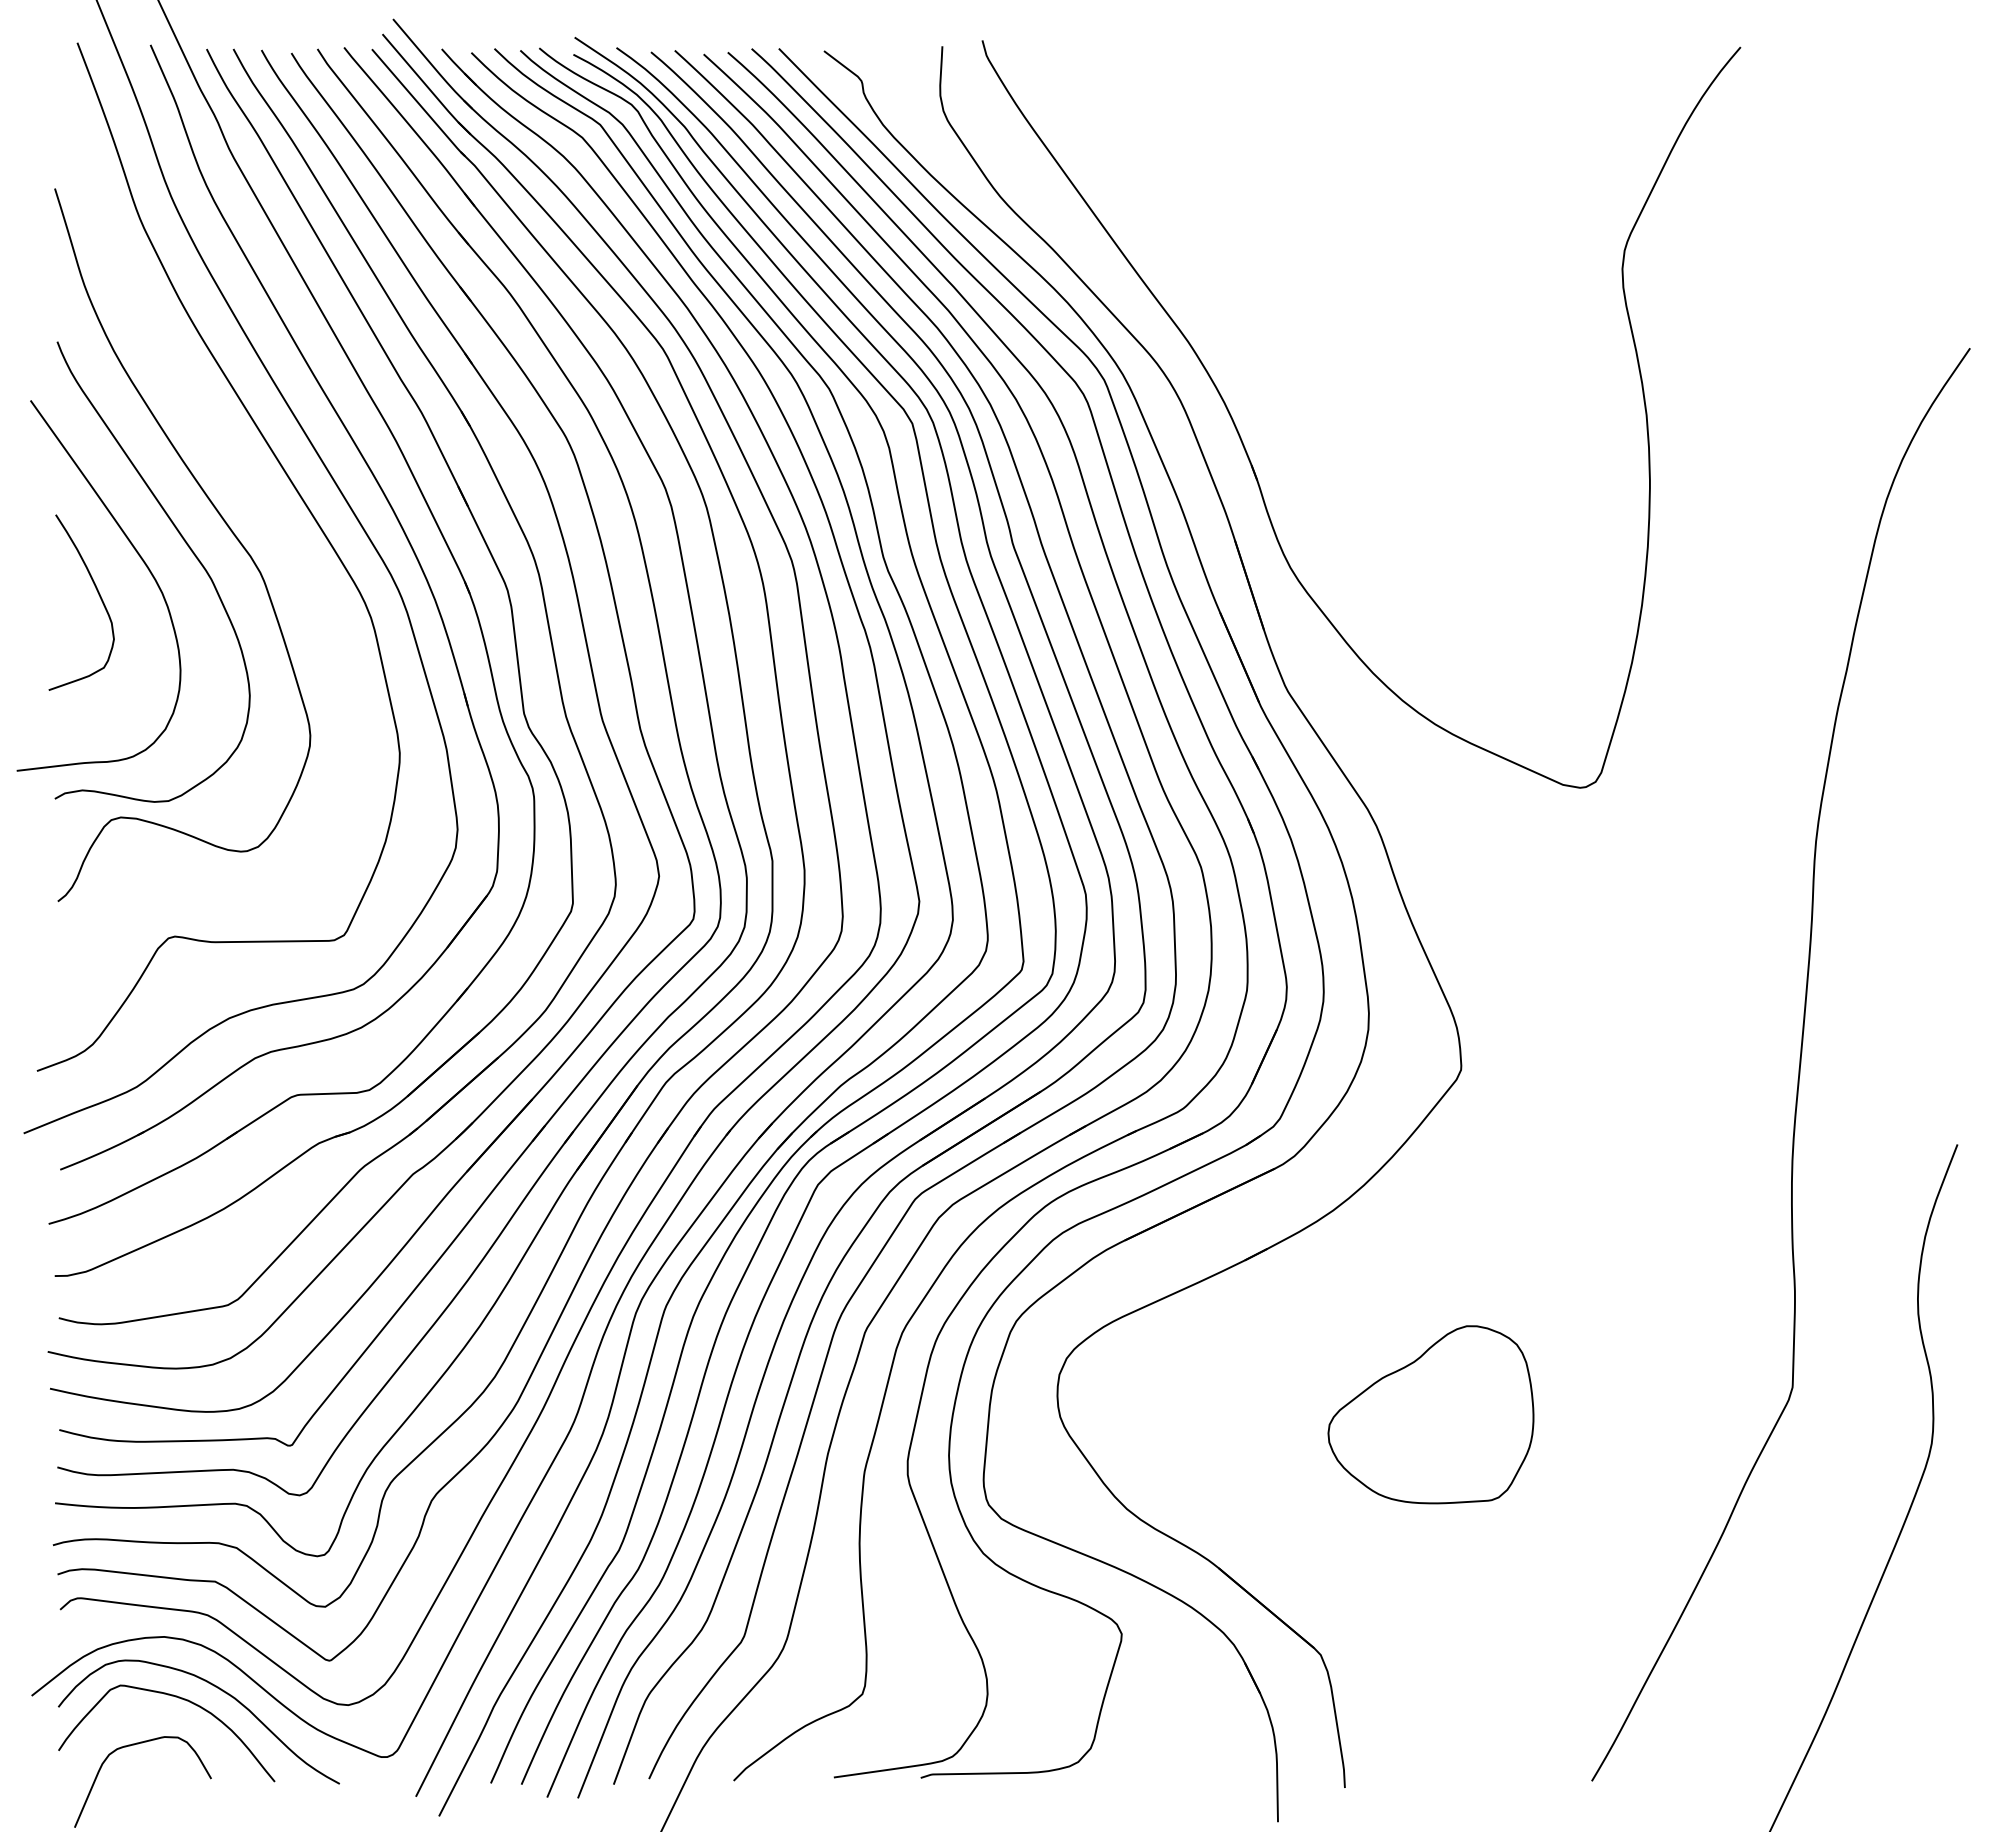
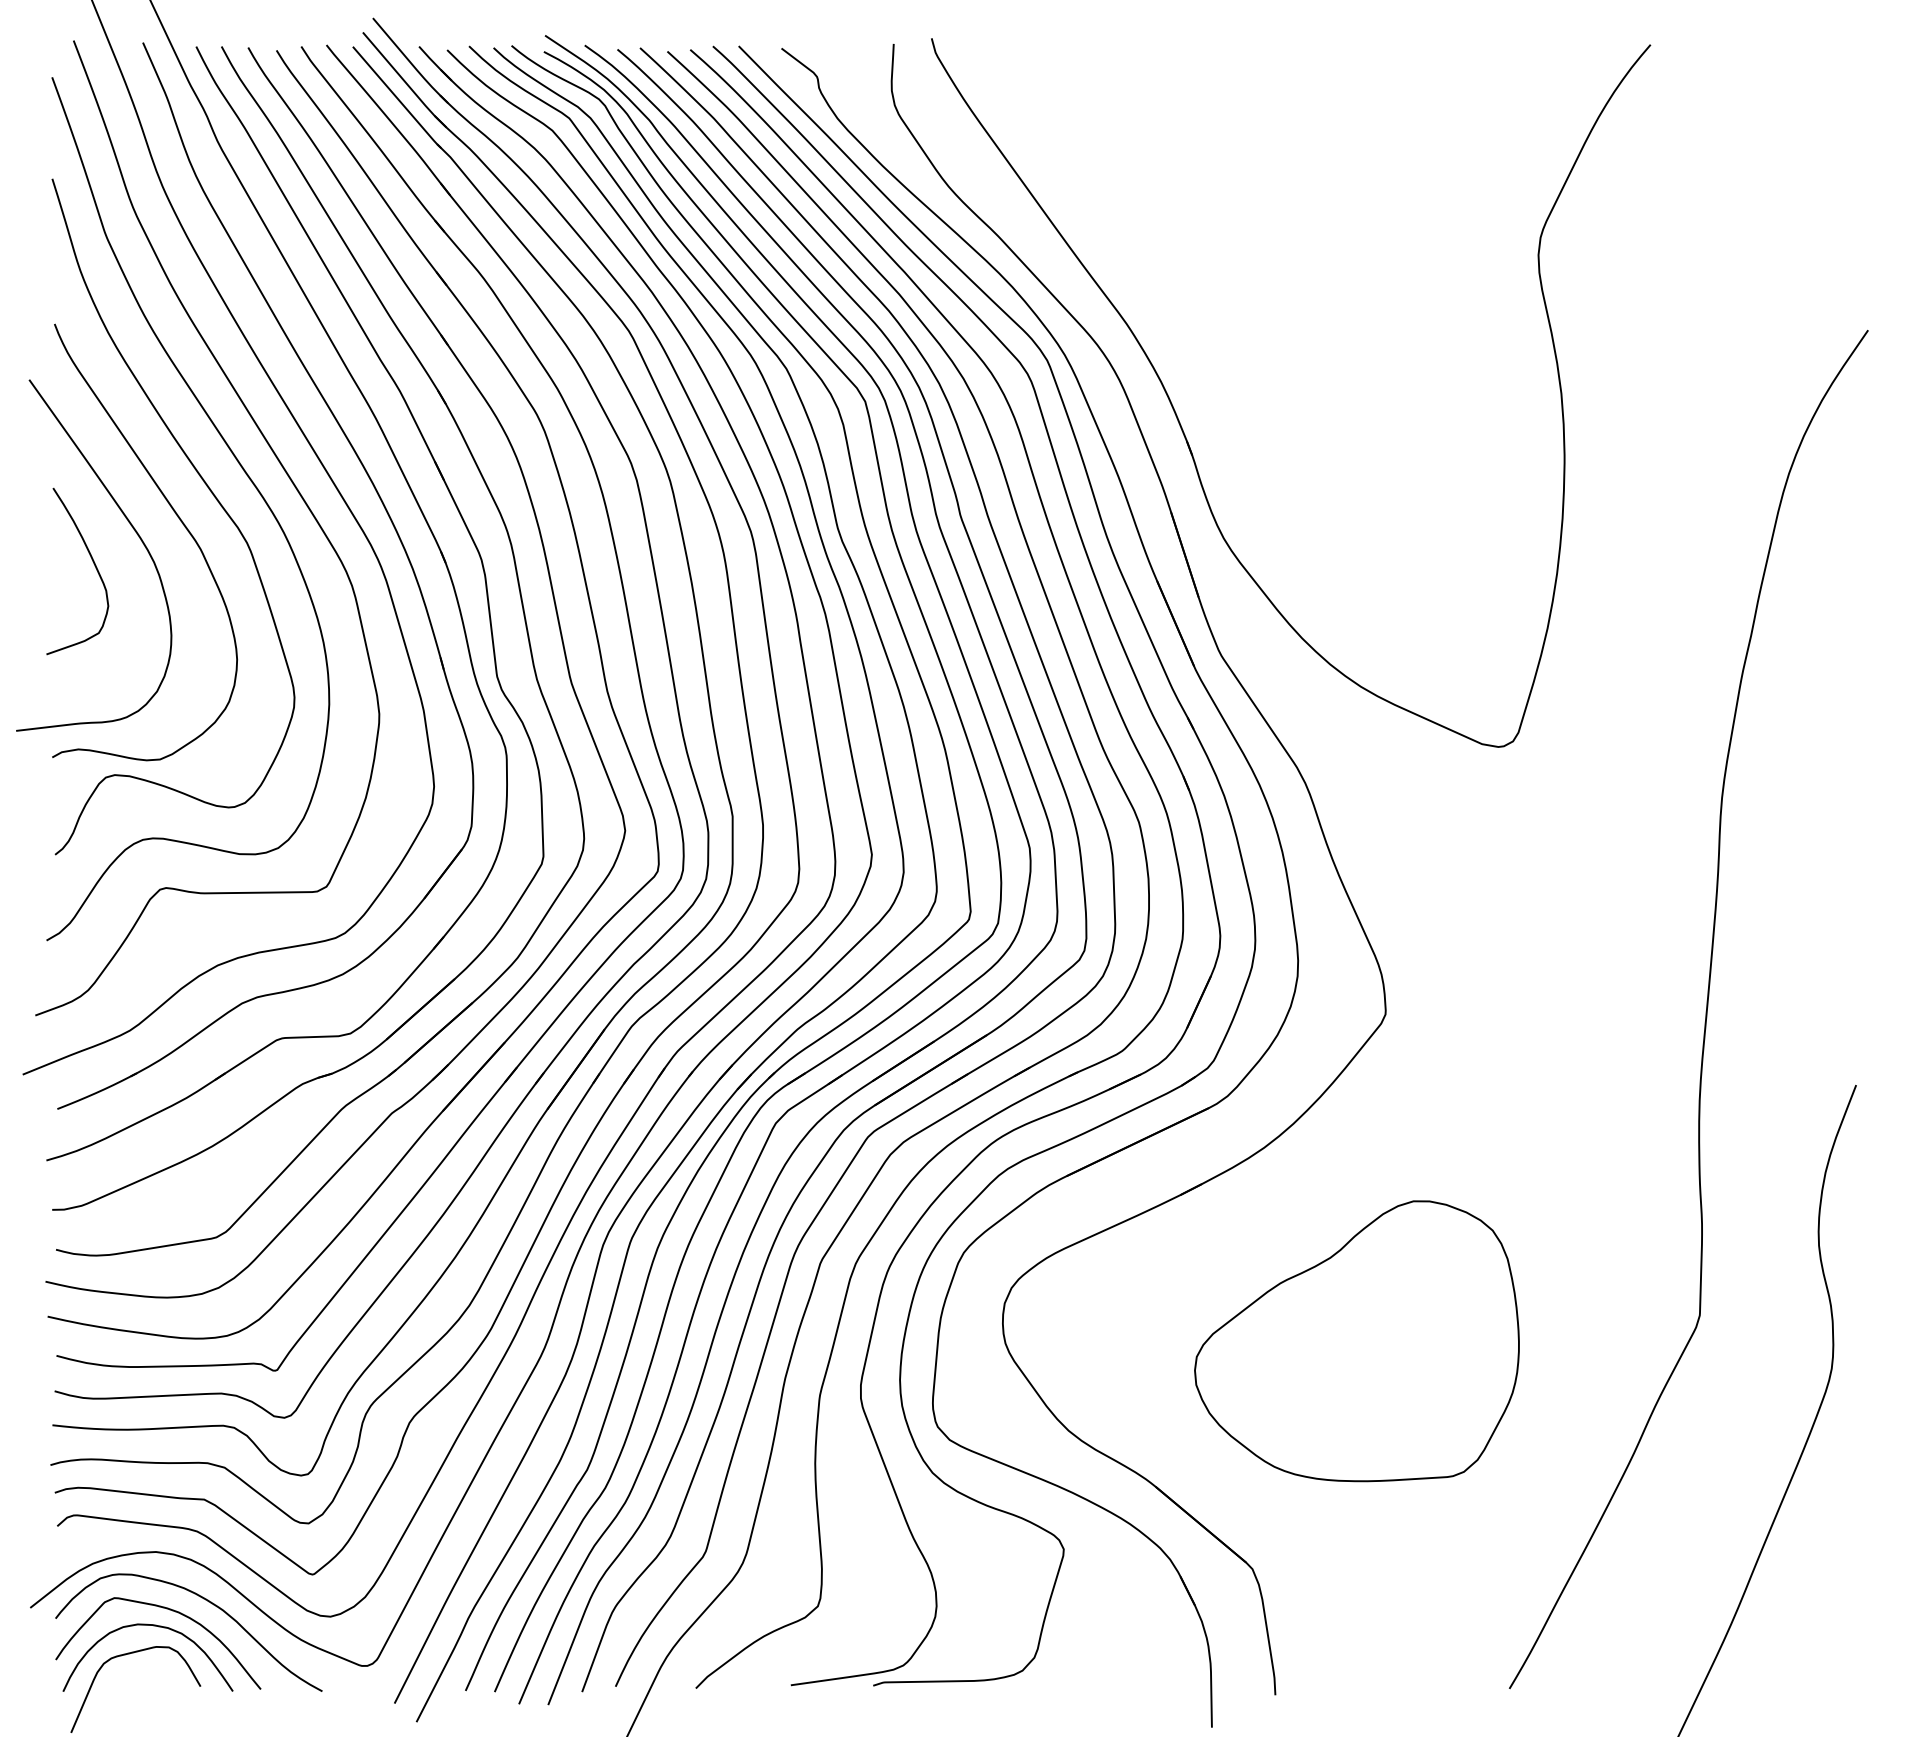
curve: (257, 498) -> (244, 472), added
part: (1430, 1414) -> (1356, 1341), size x1.67
curve: (162, 1715) -> (154, 1626), added

